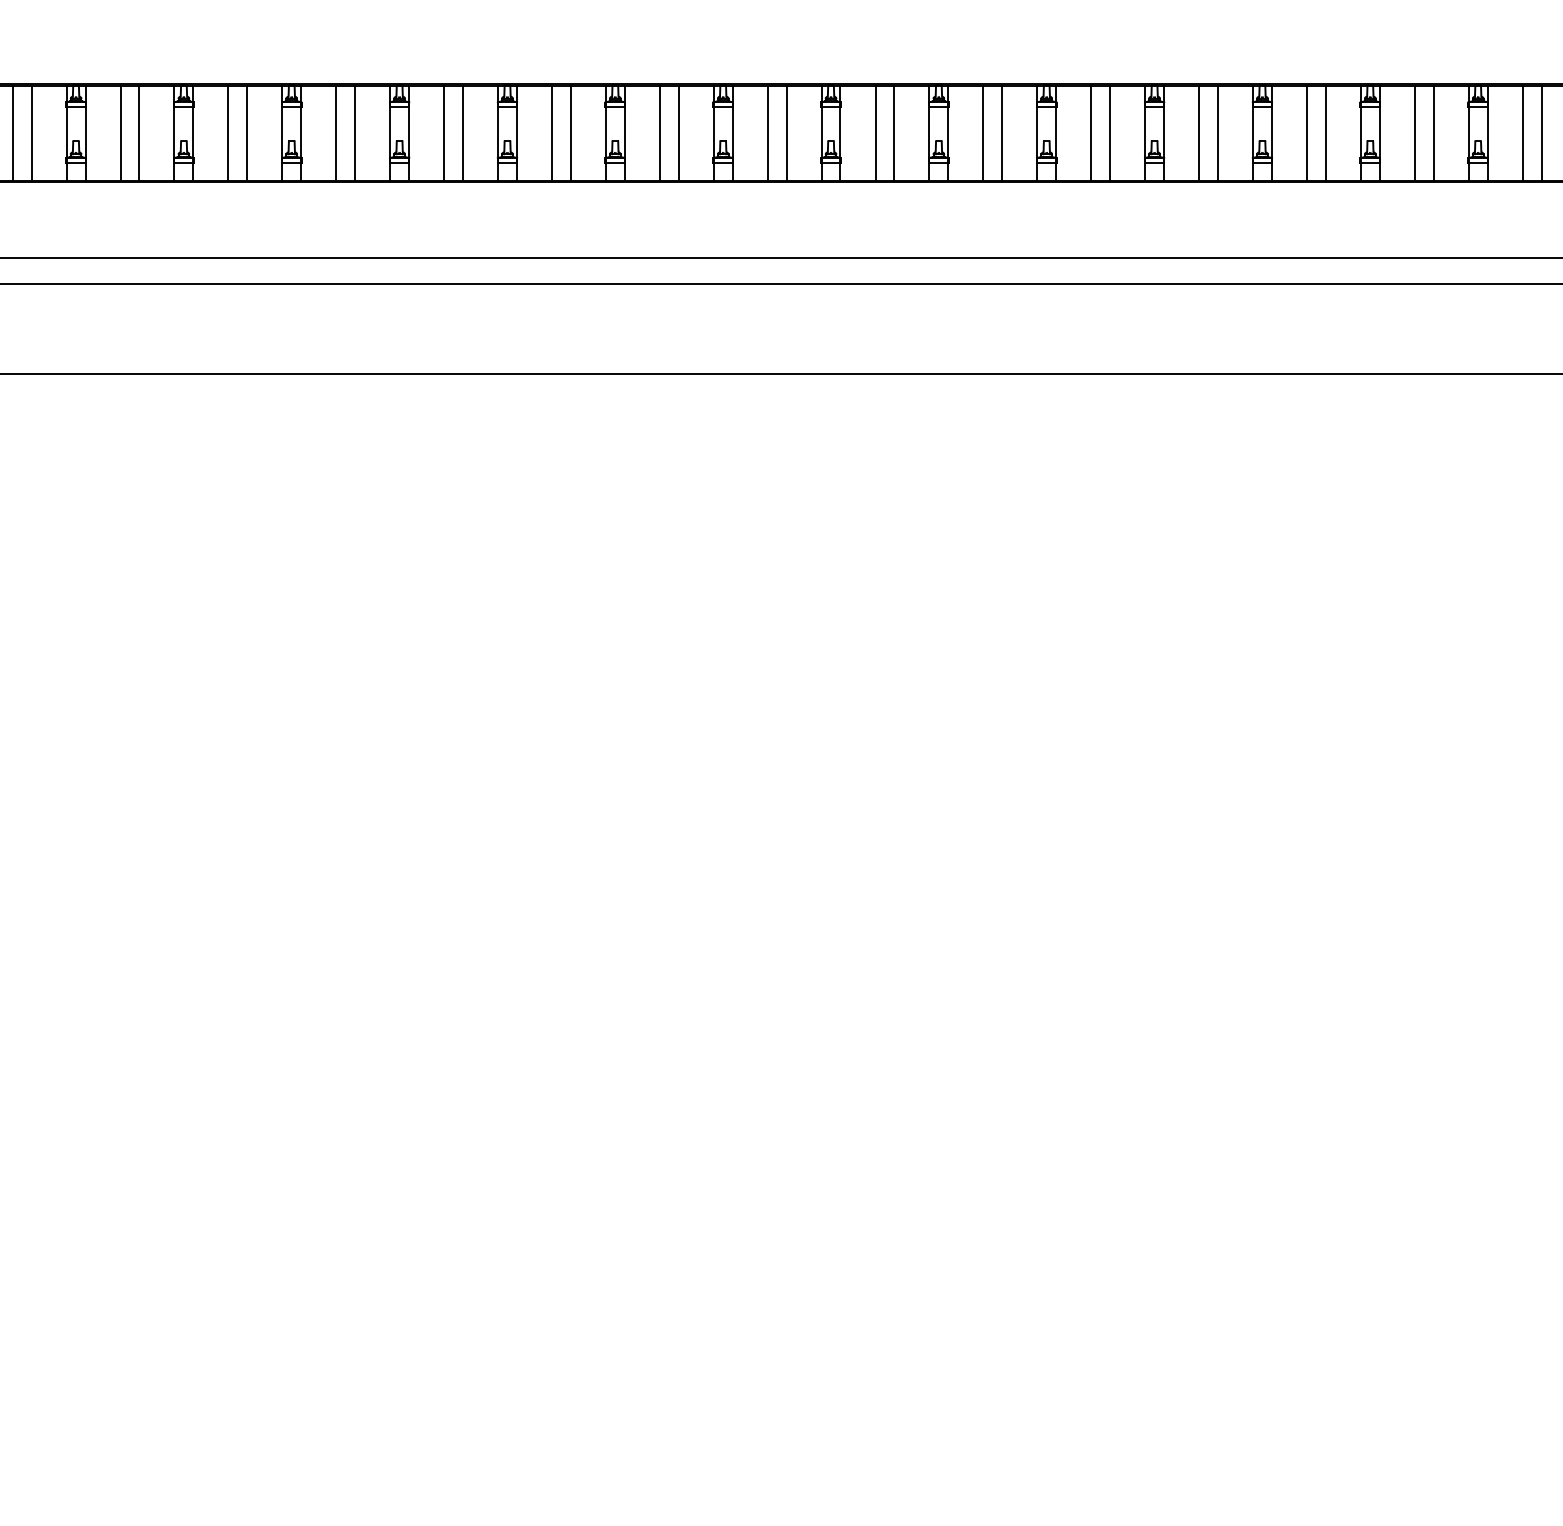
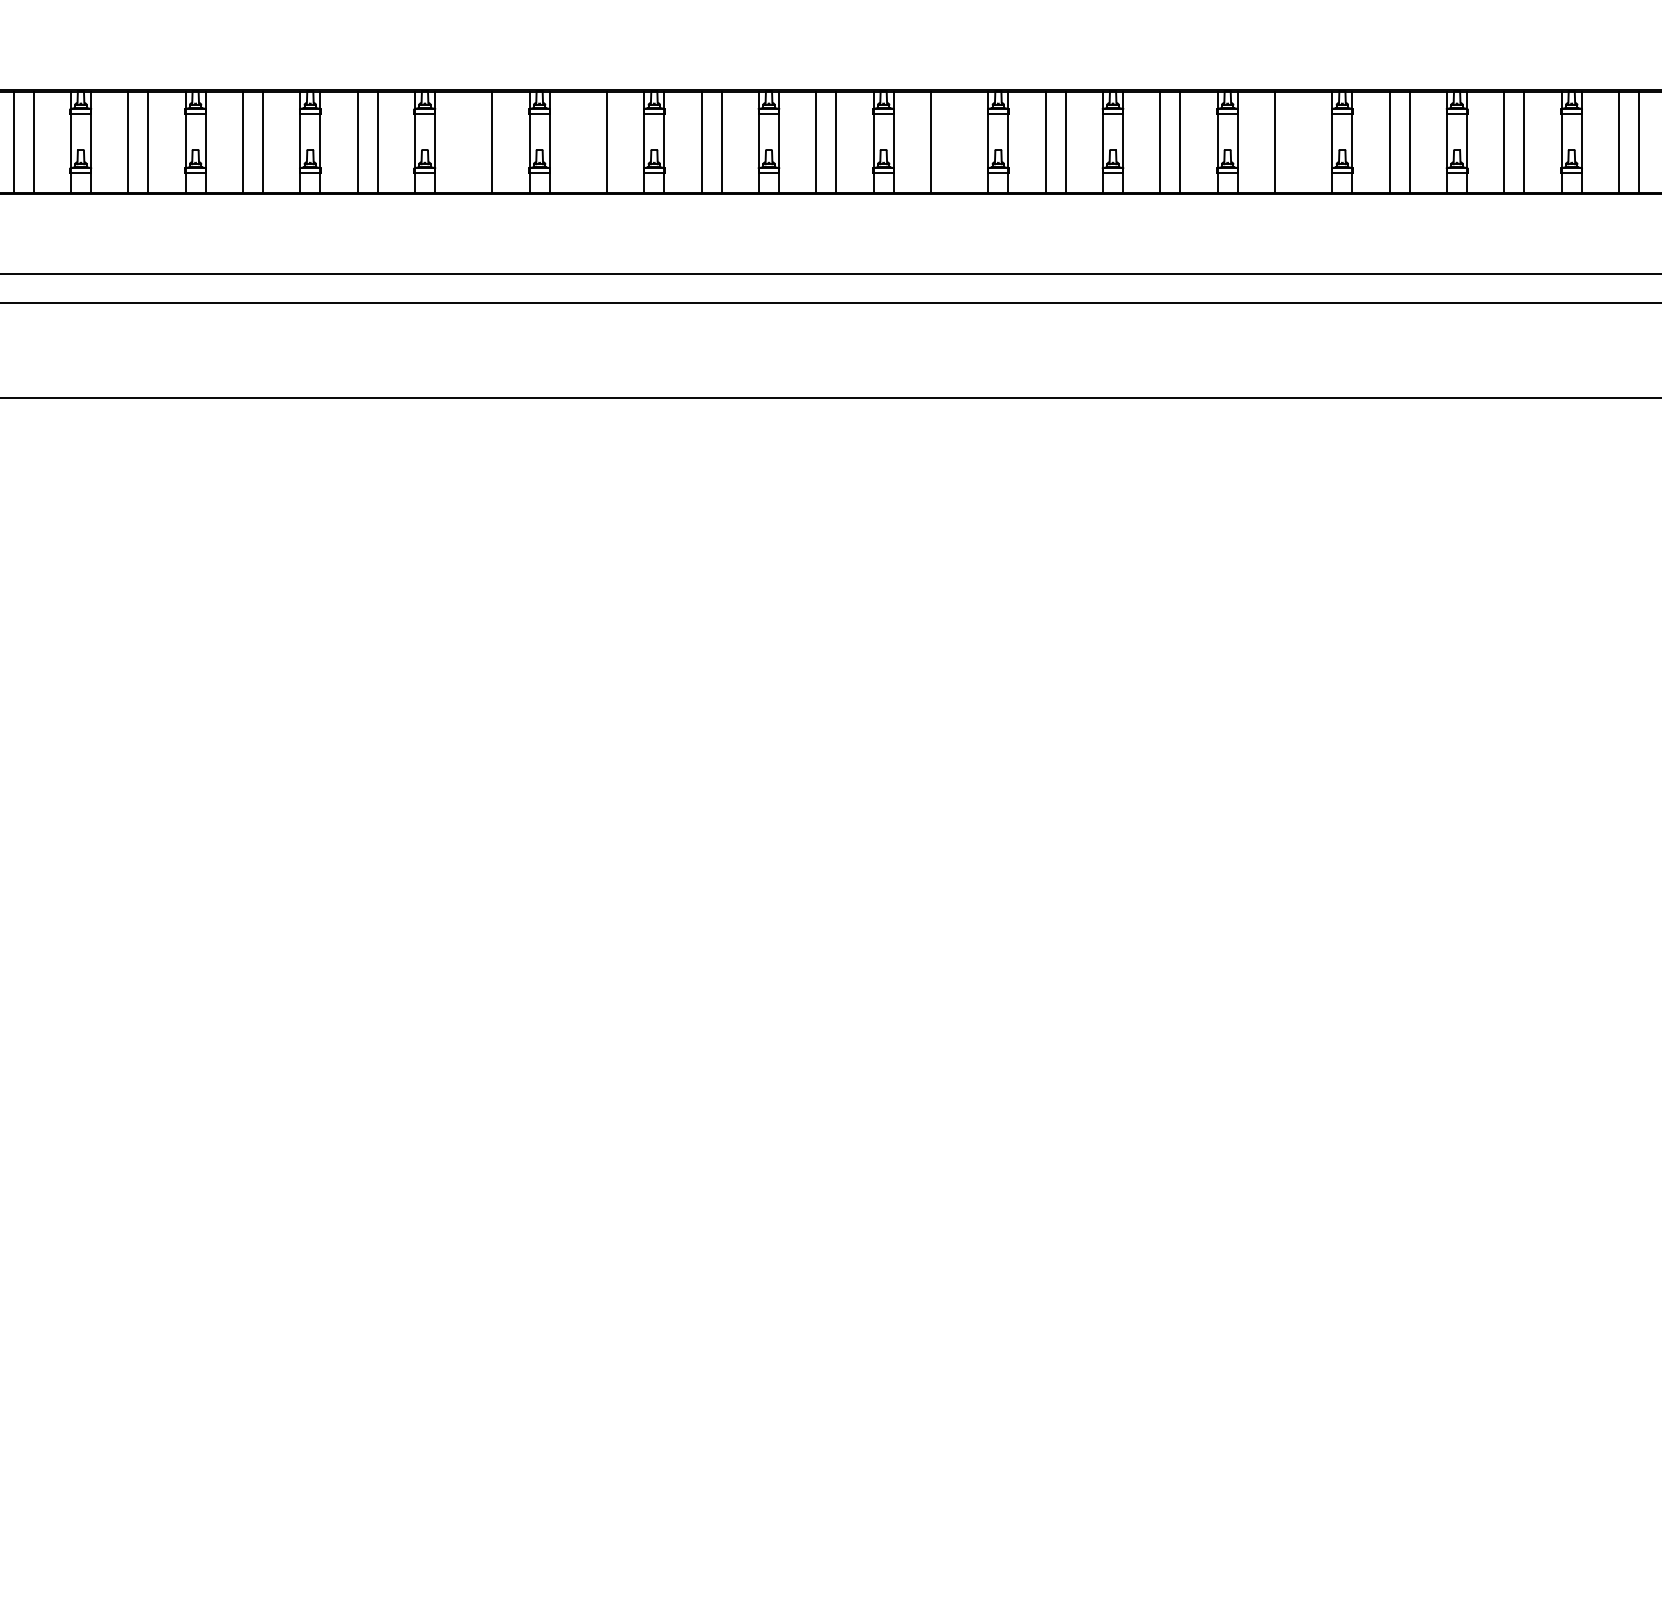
line: (444, 132) -> (472, 141), removed
line: (551, 132) -> (586, 141), removed
line: (894, 132) -> (951, 141), removed
line: (1218, 132) -> (1295, 141), removed

